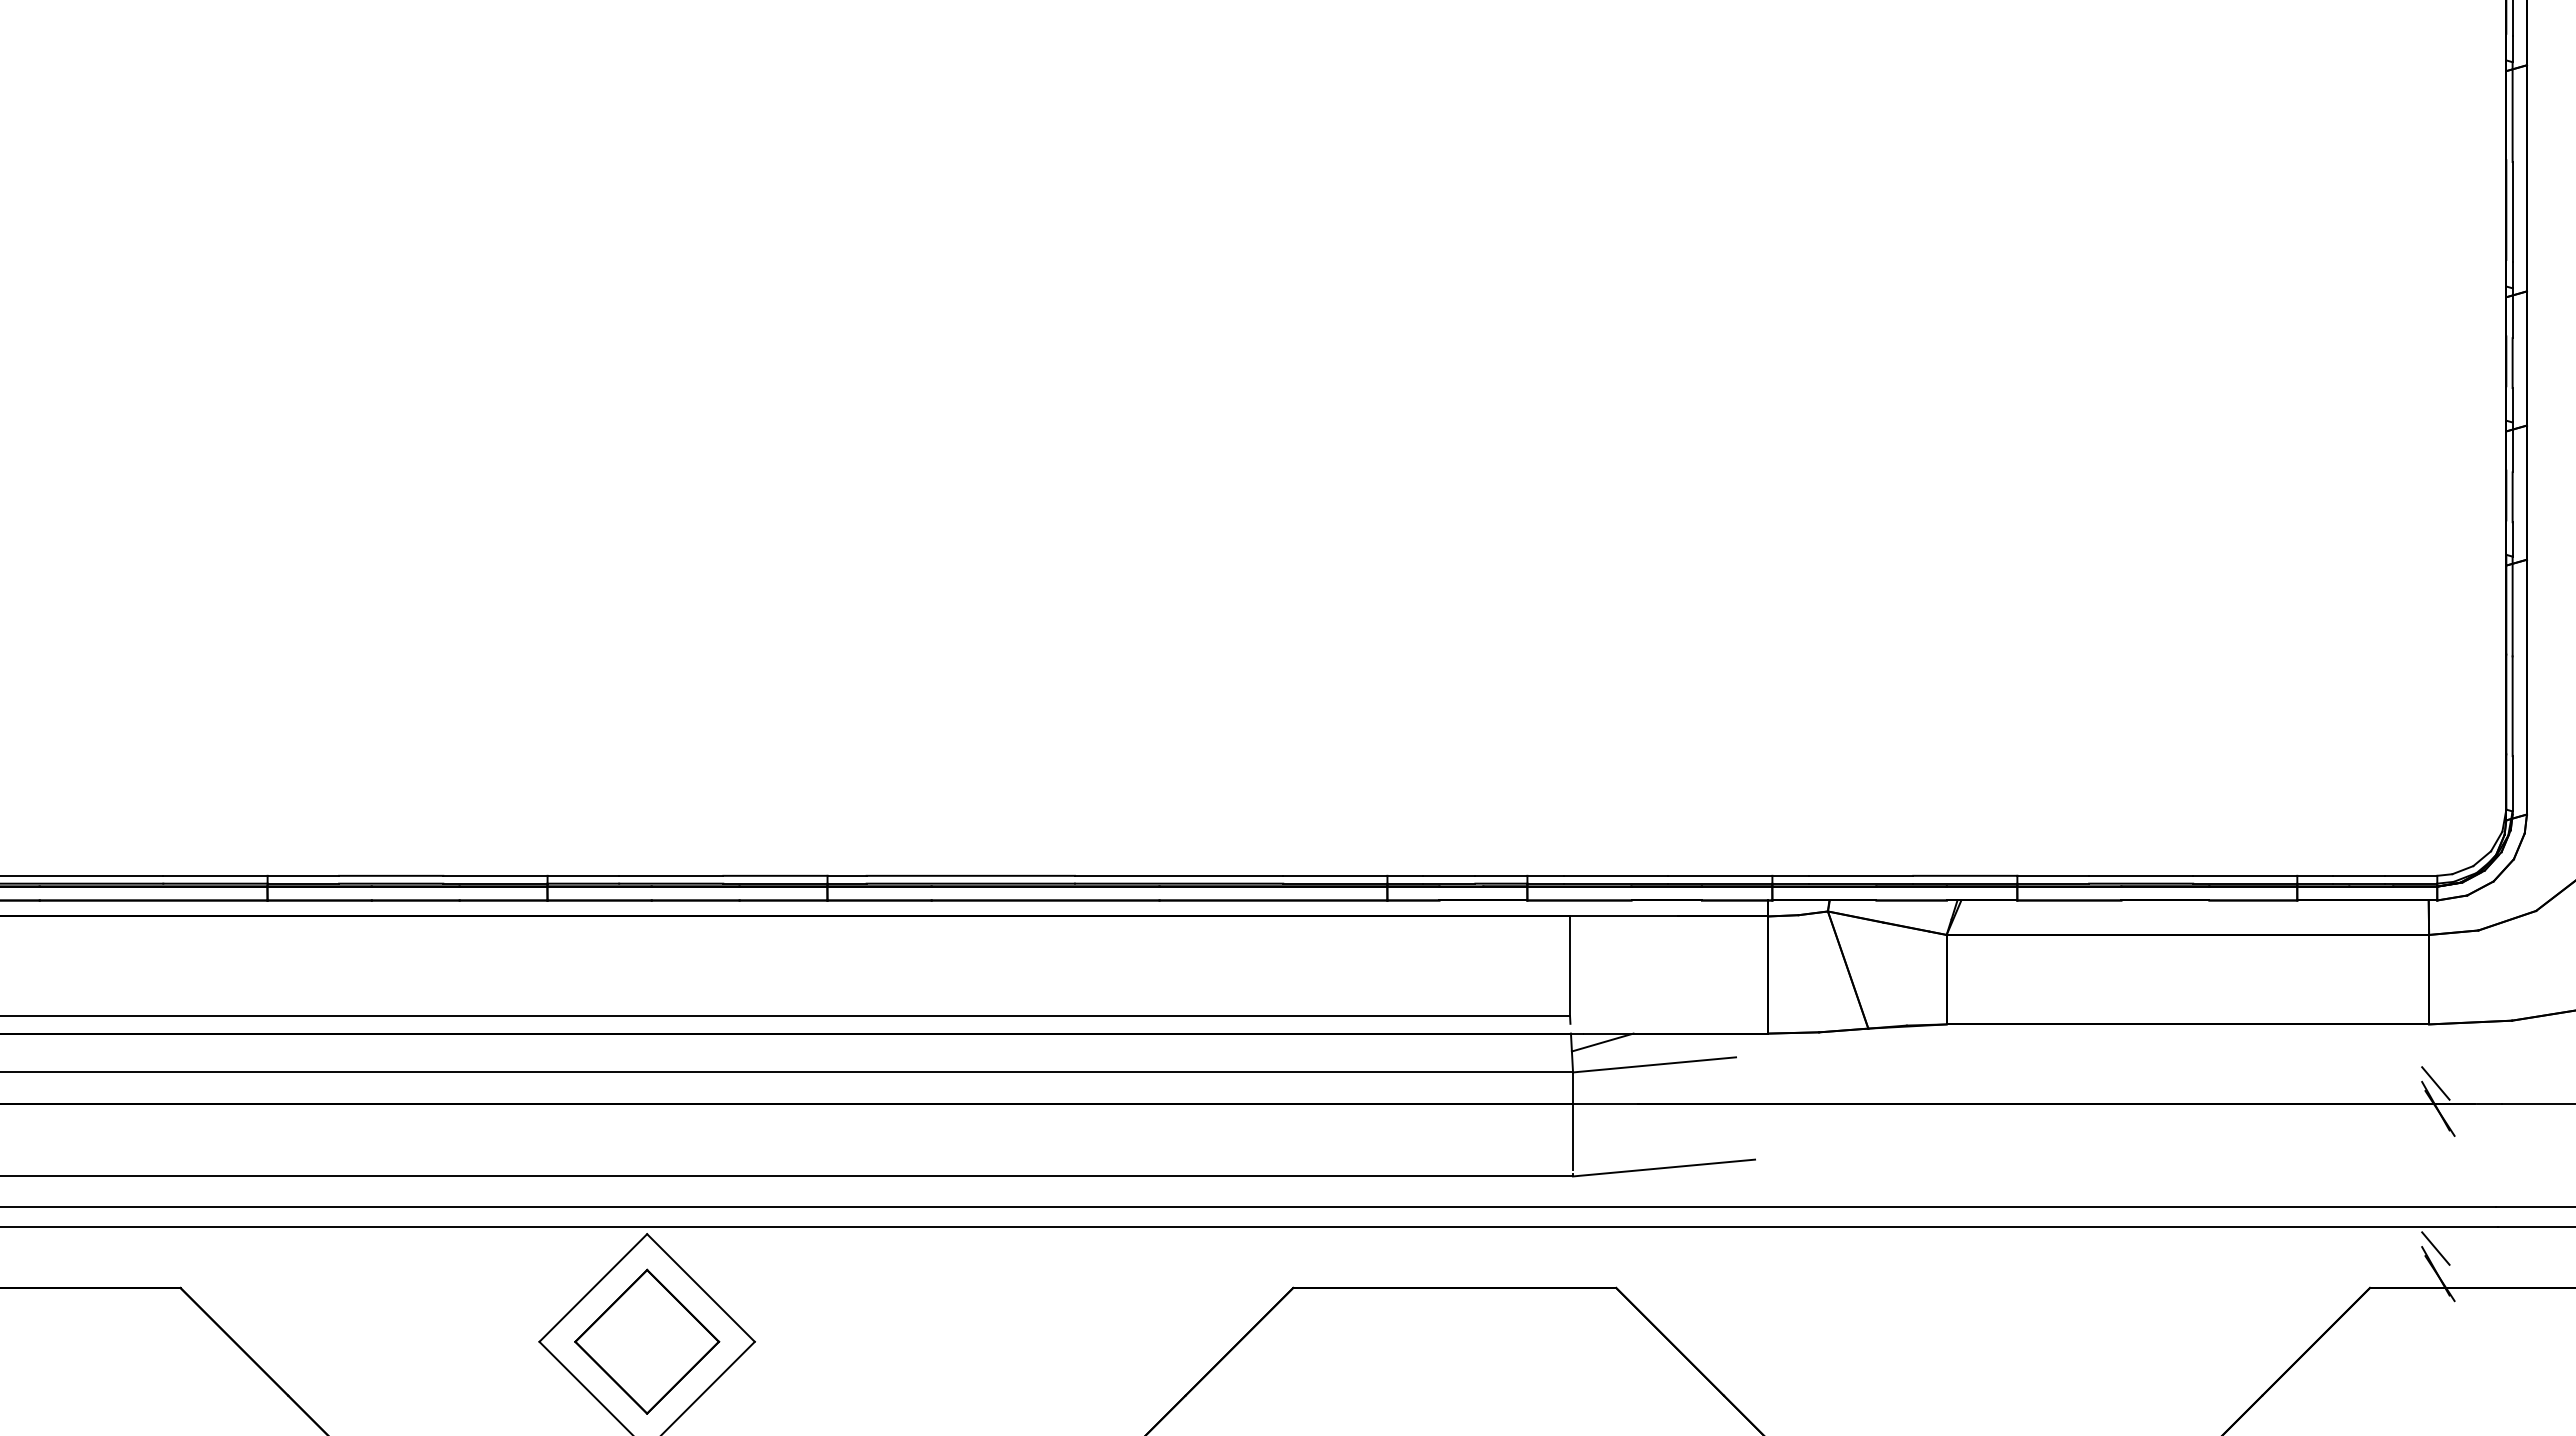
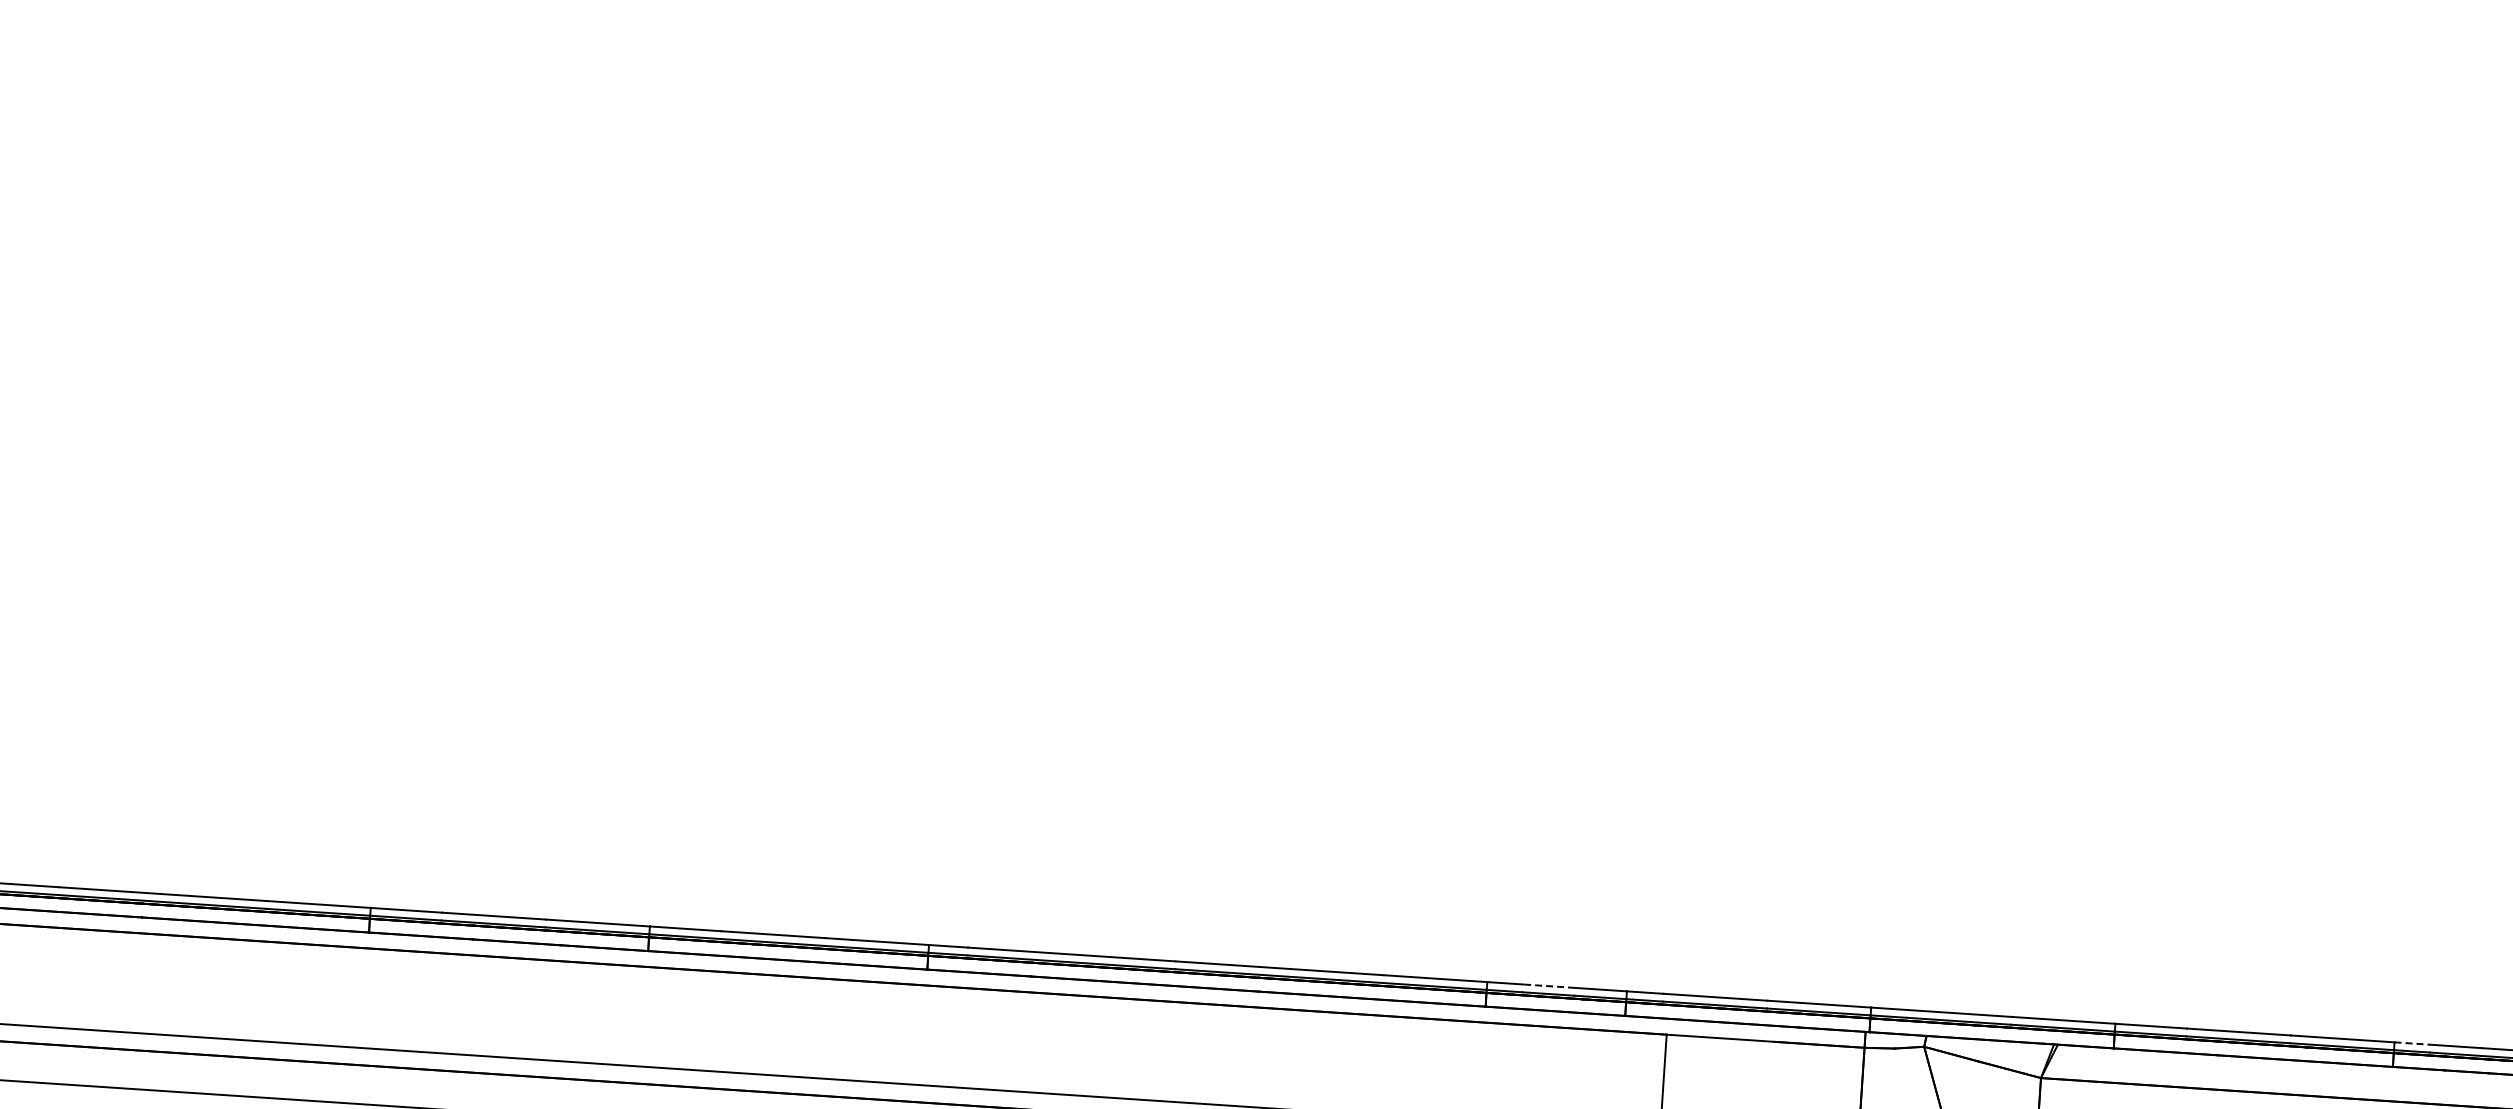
line: (1448, 875) -> (1548, 985), solid -> dashed
line: (2315, 875) -> (2412, 1043), solid -> dashed

